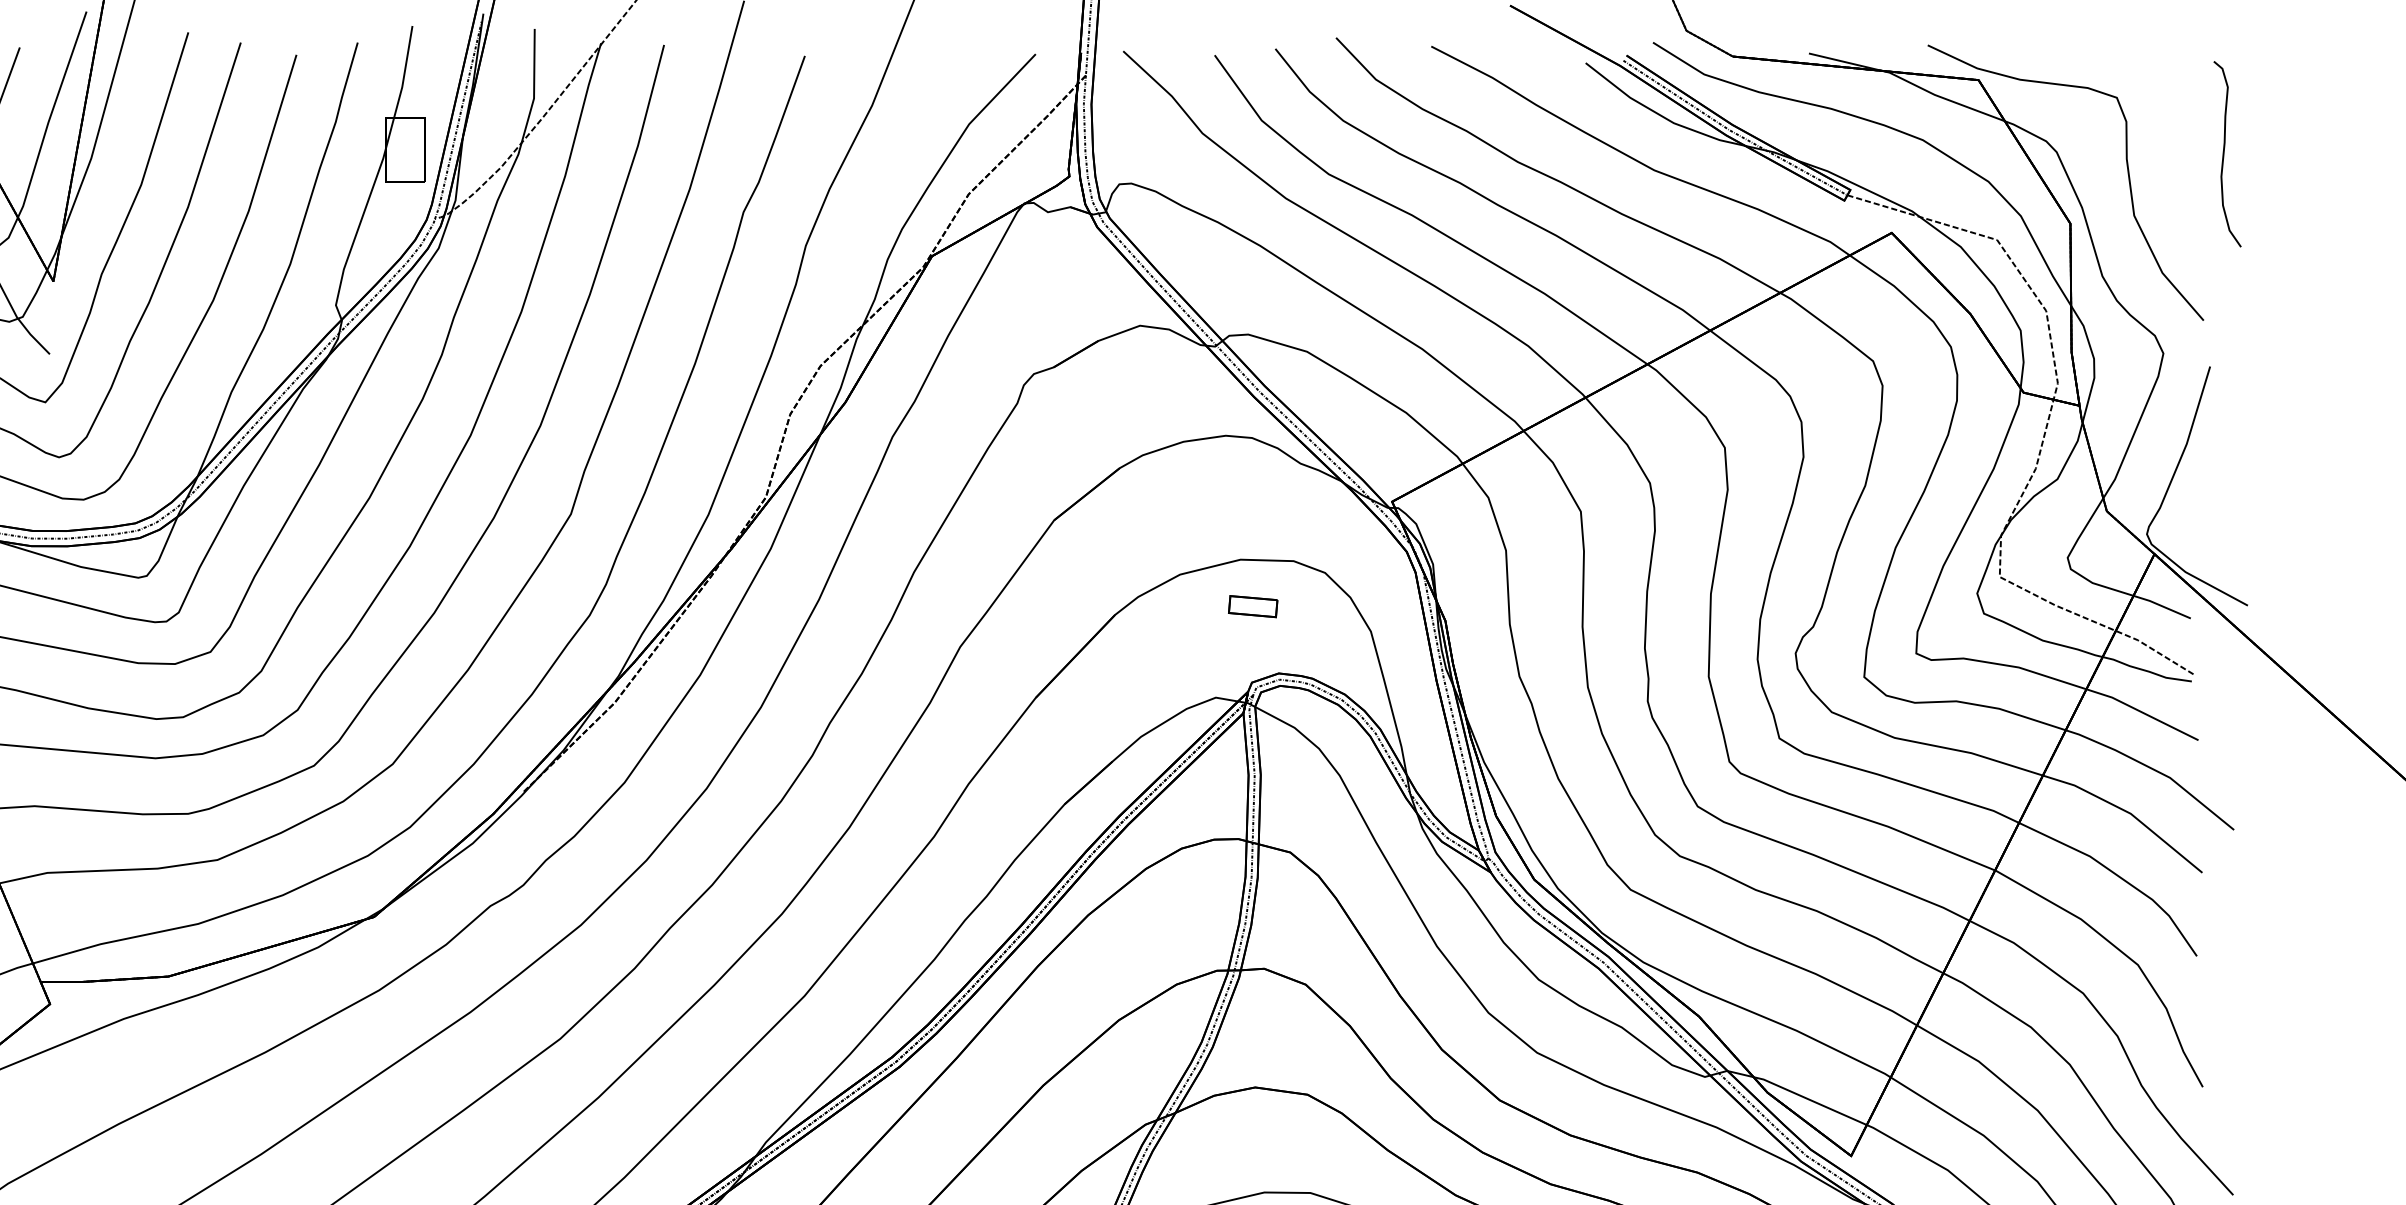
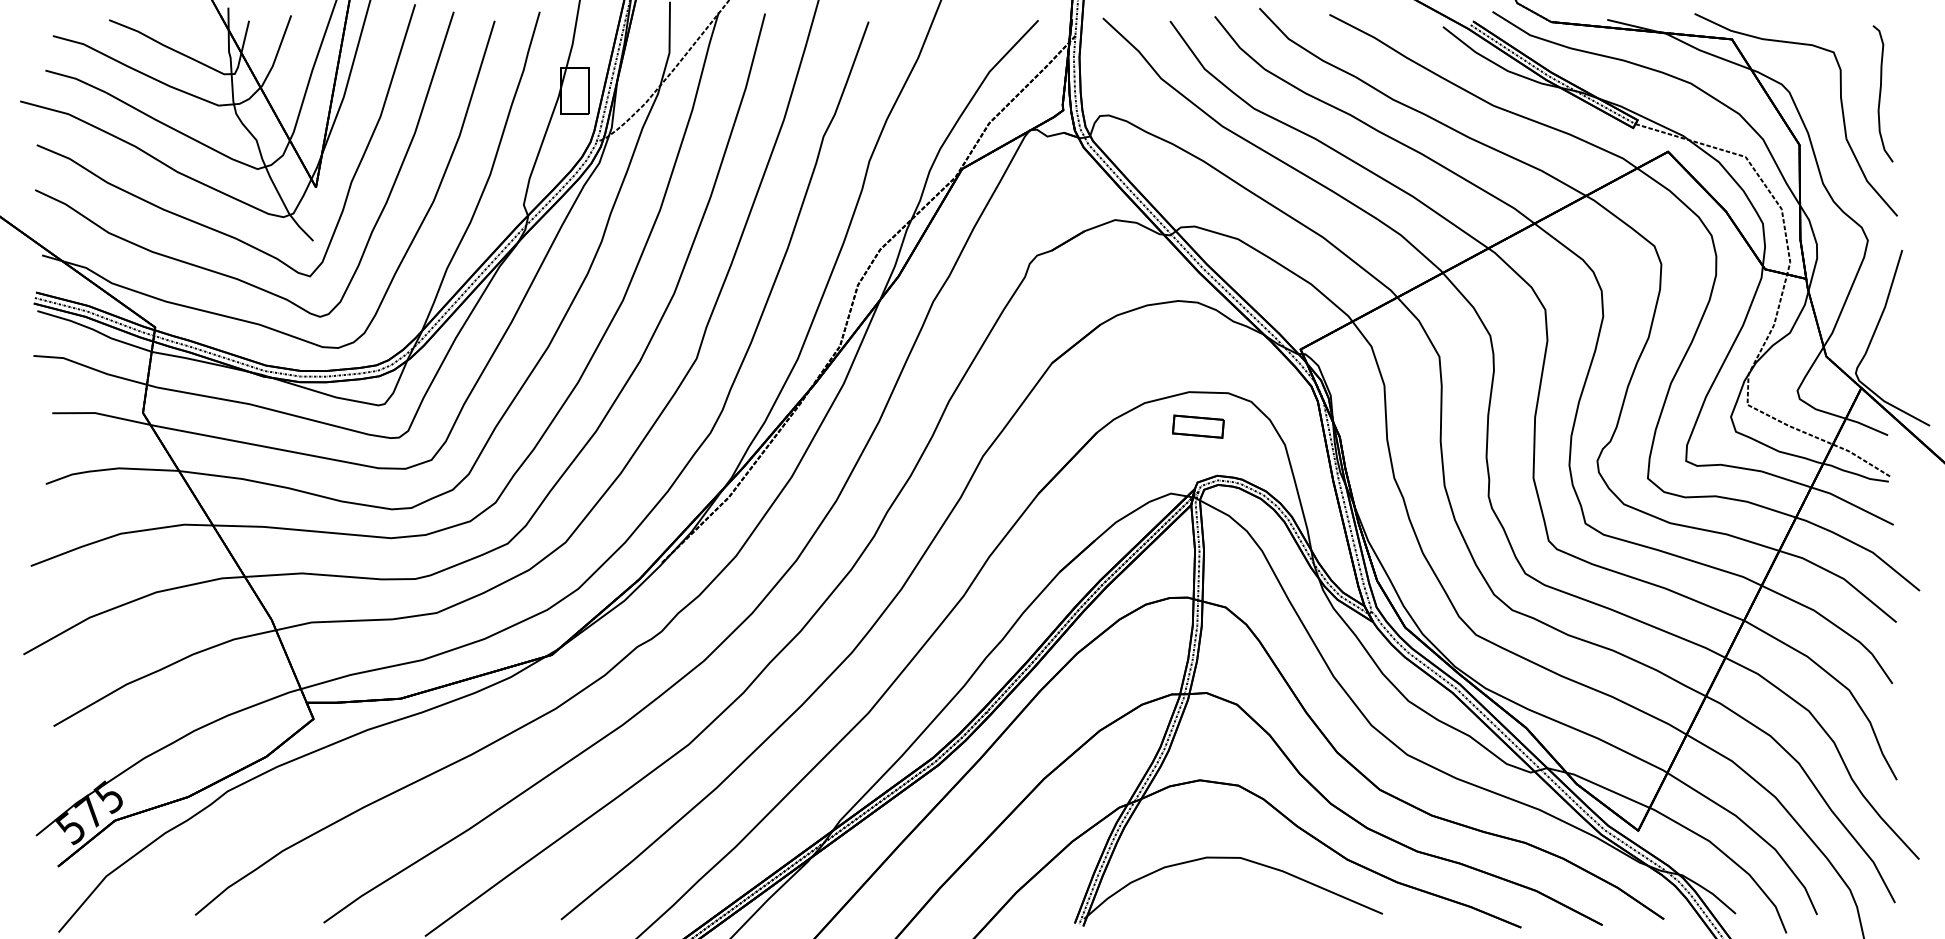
part: (2226, 153) -> (1882, 93), moved
part: (1253, 606) -> (1198, 426), size x1.43

